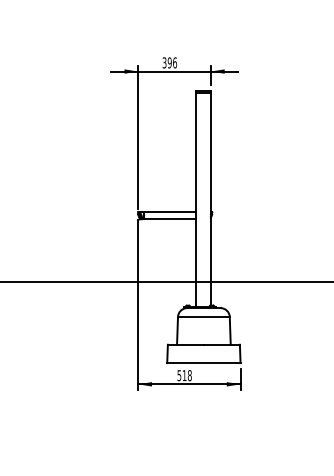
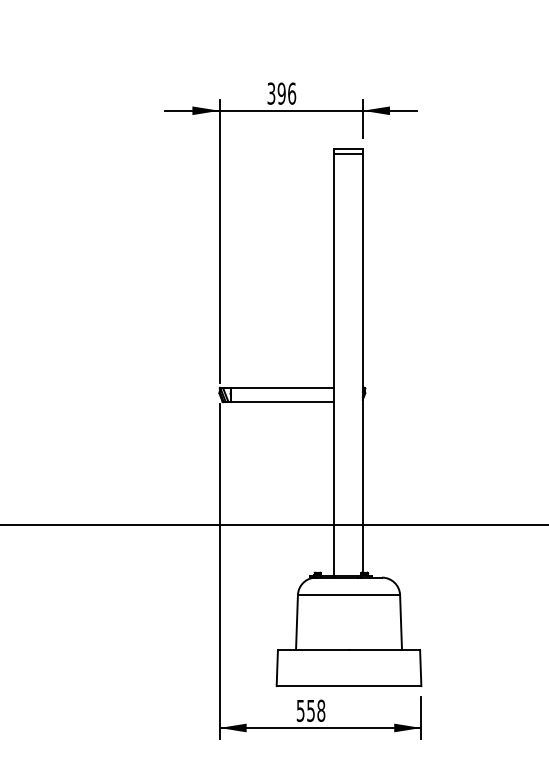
text: (184, 375) -> (310, 710), 518 -> 558

